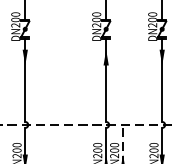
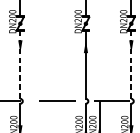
line: (25, 80) -> (20, 65), solid -> dashed
line: (162, 80) -> (131, 65), solid -> dashed

